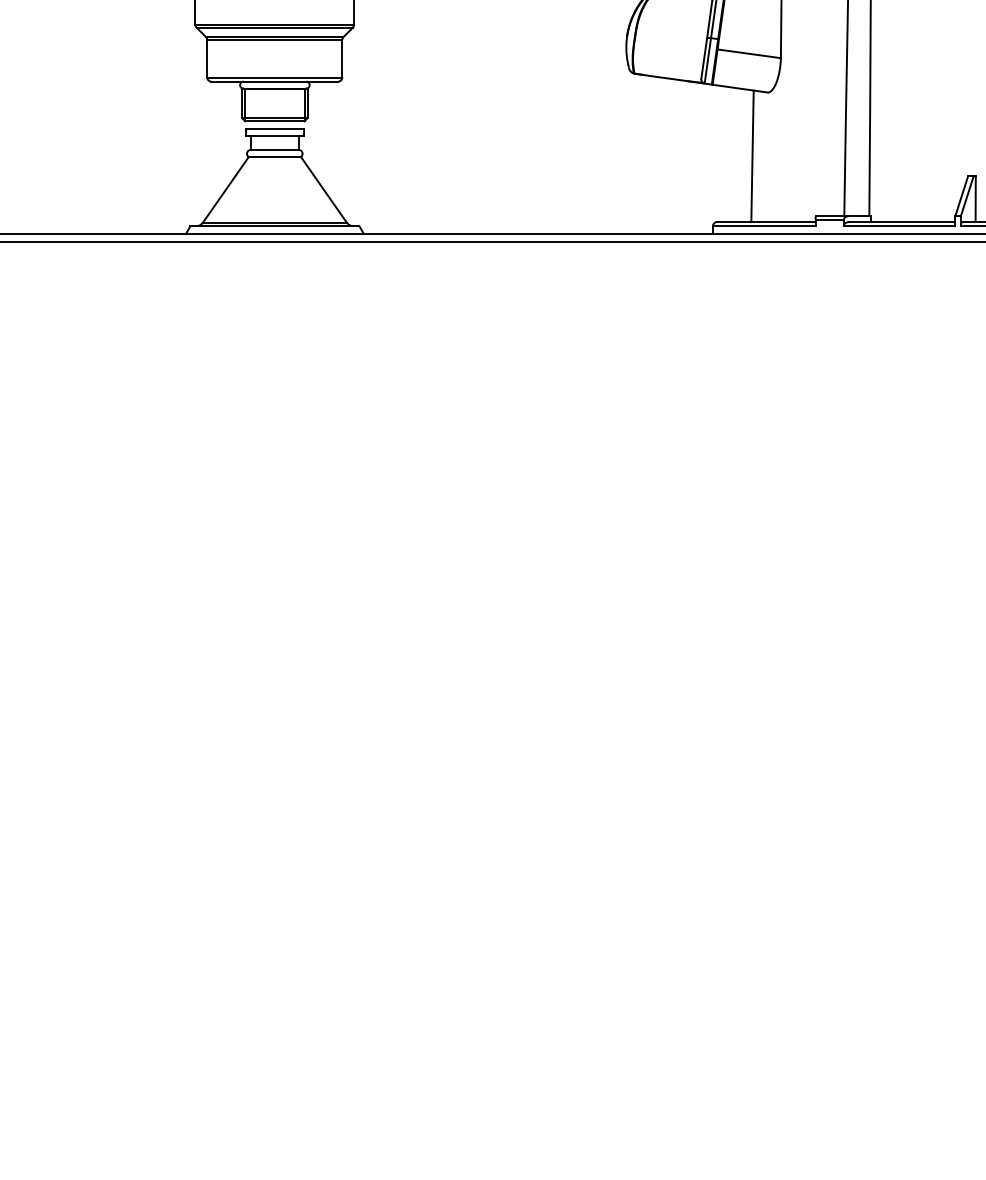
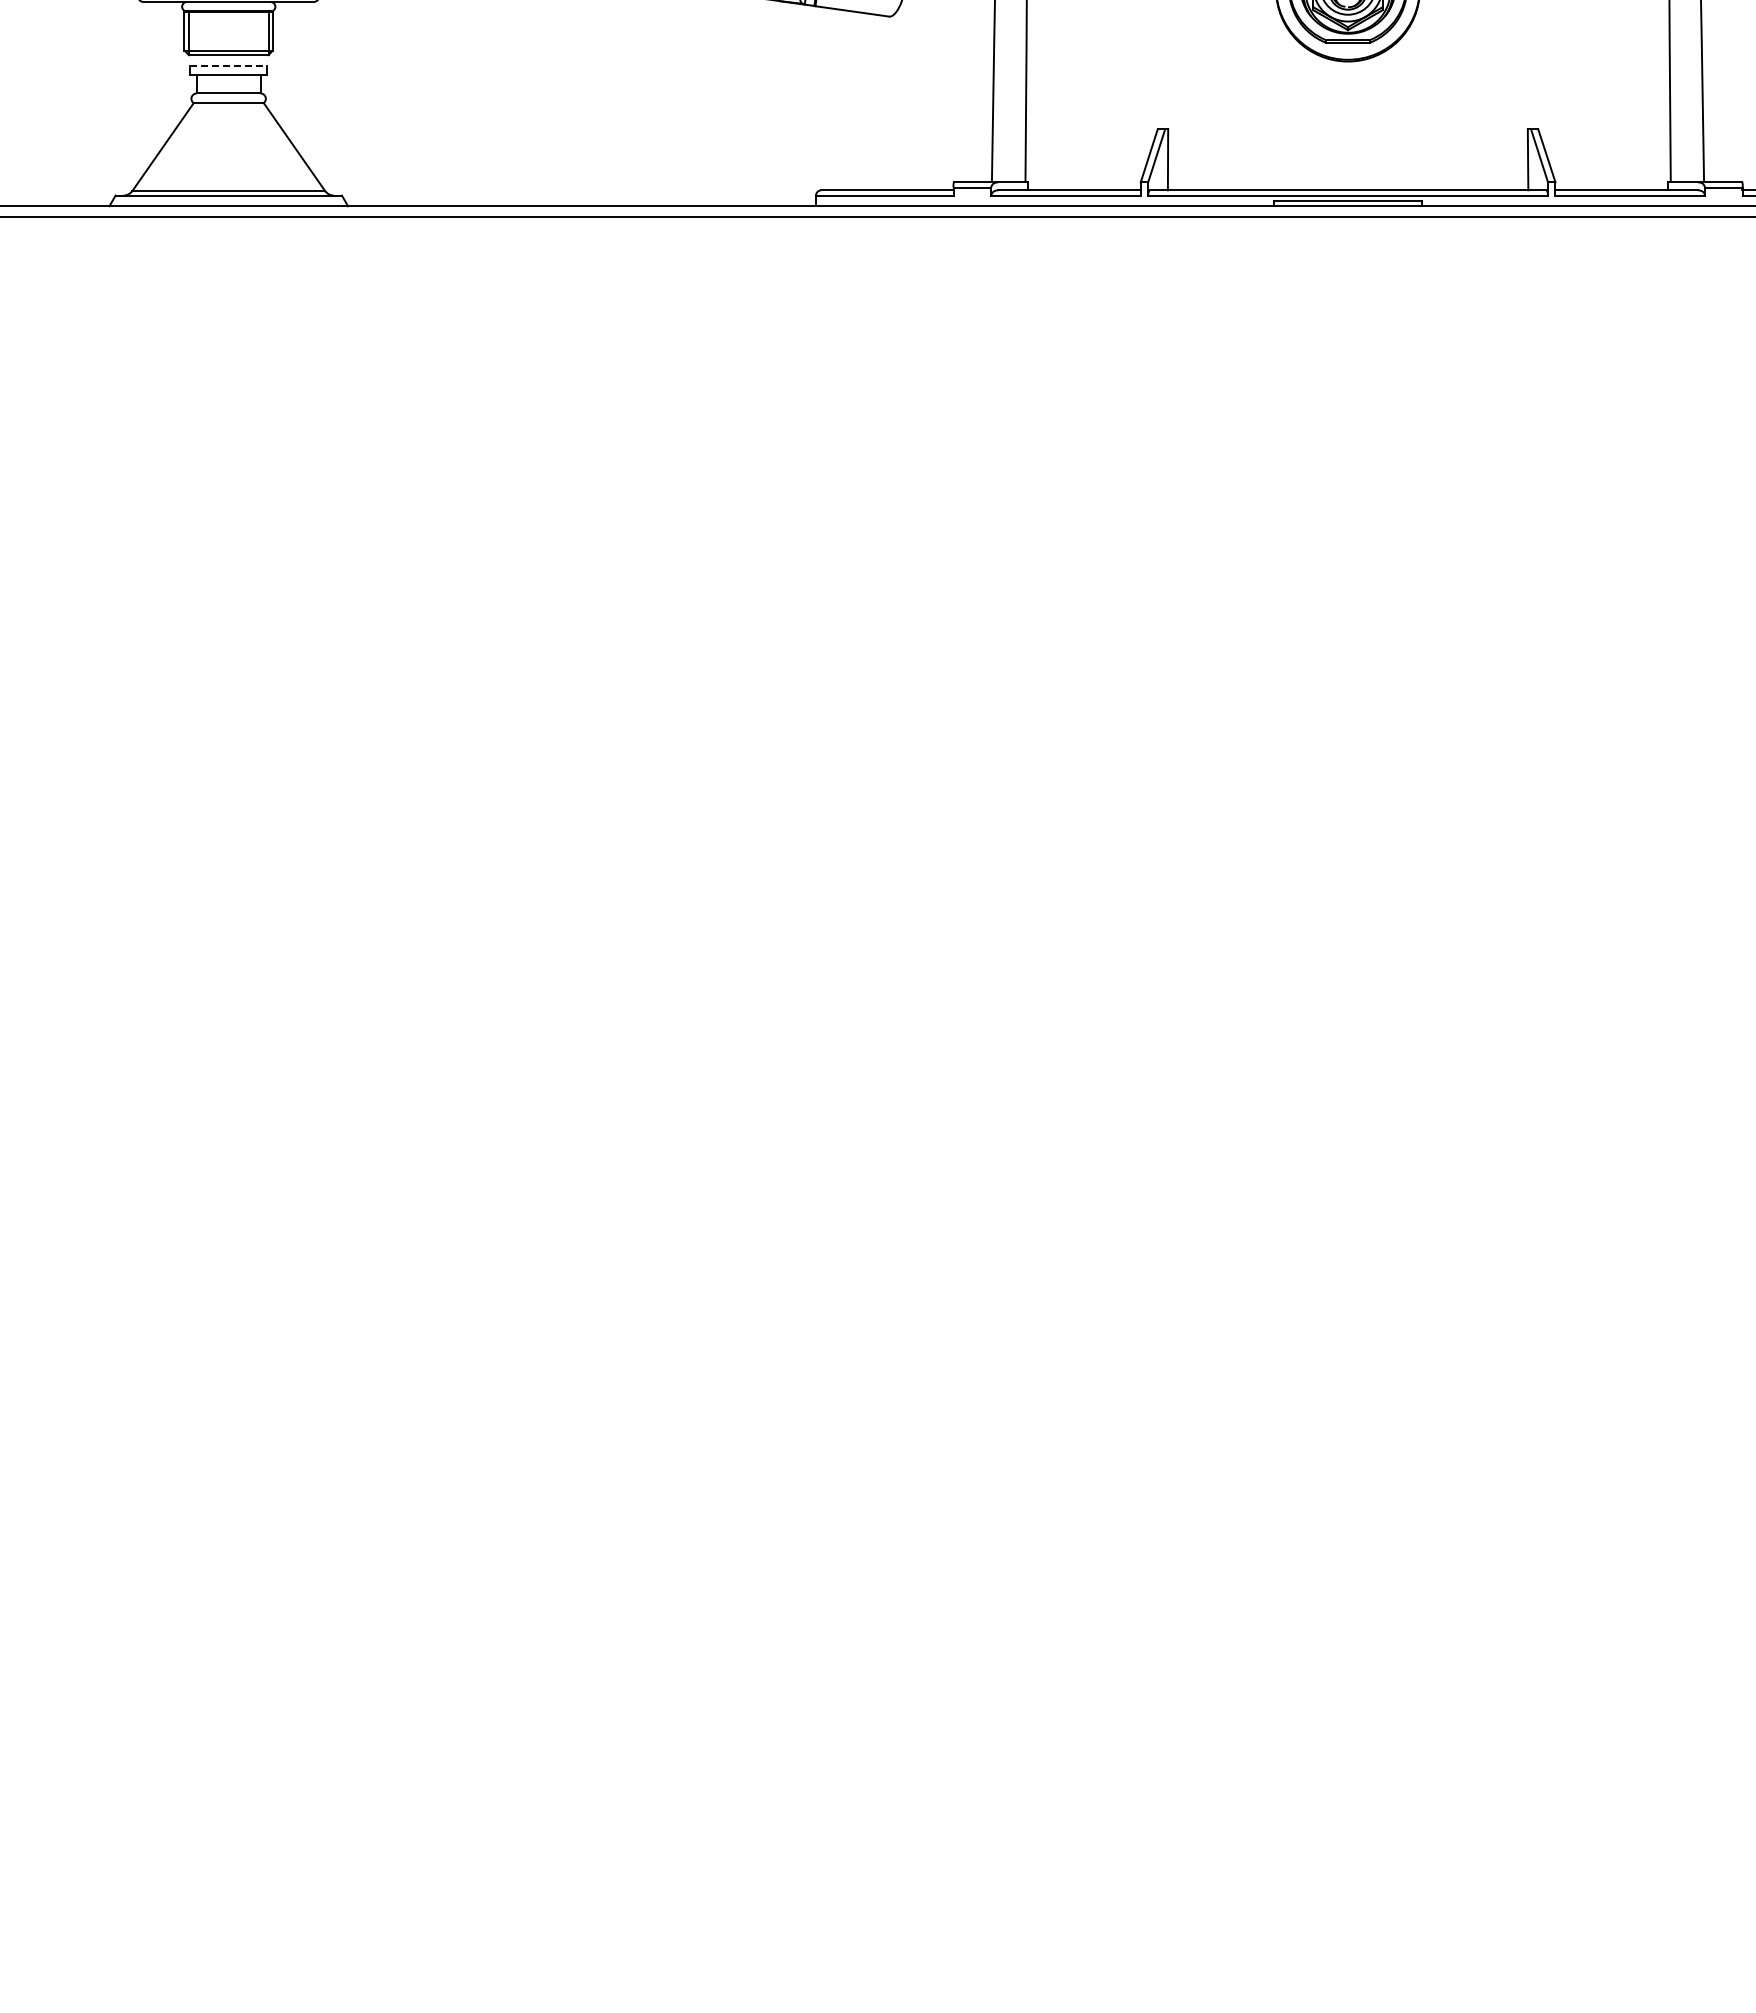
line: (274, 128) -> (228, 65), solid -> dashed
line: (752, 155) -> (868, 101), removed

